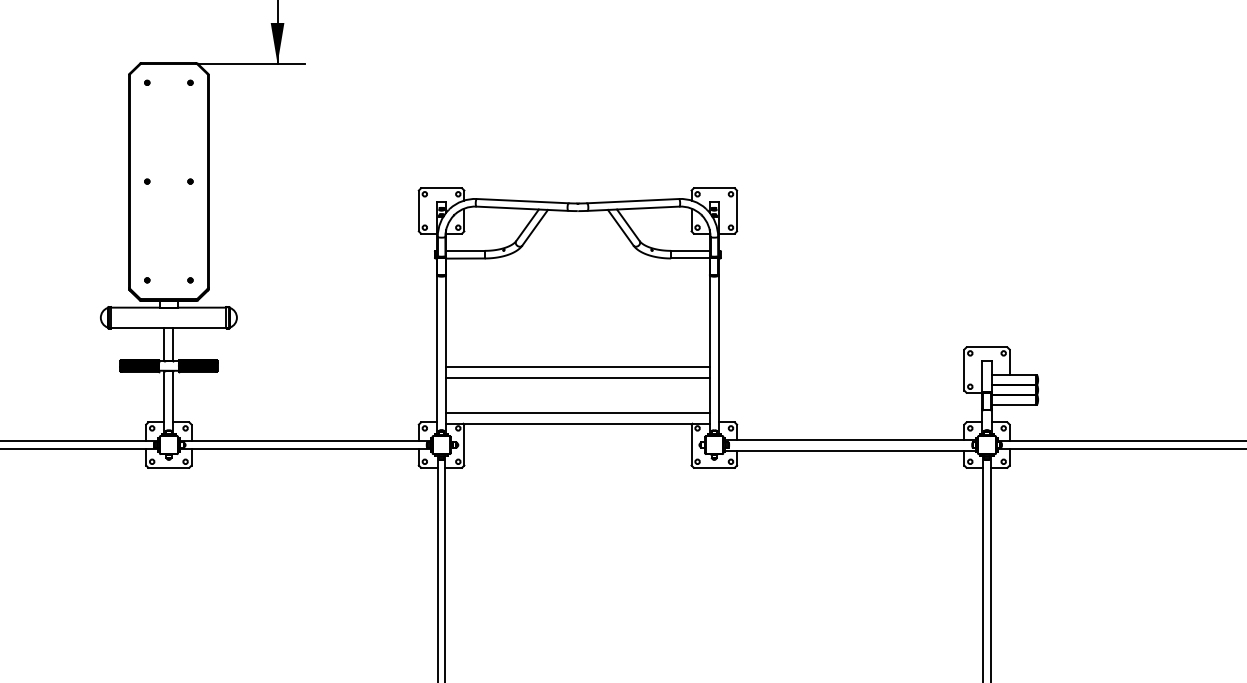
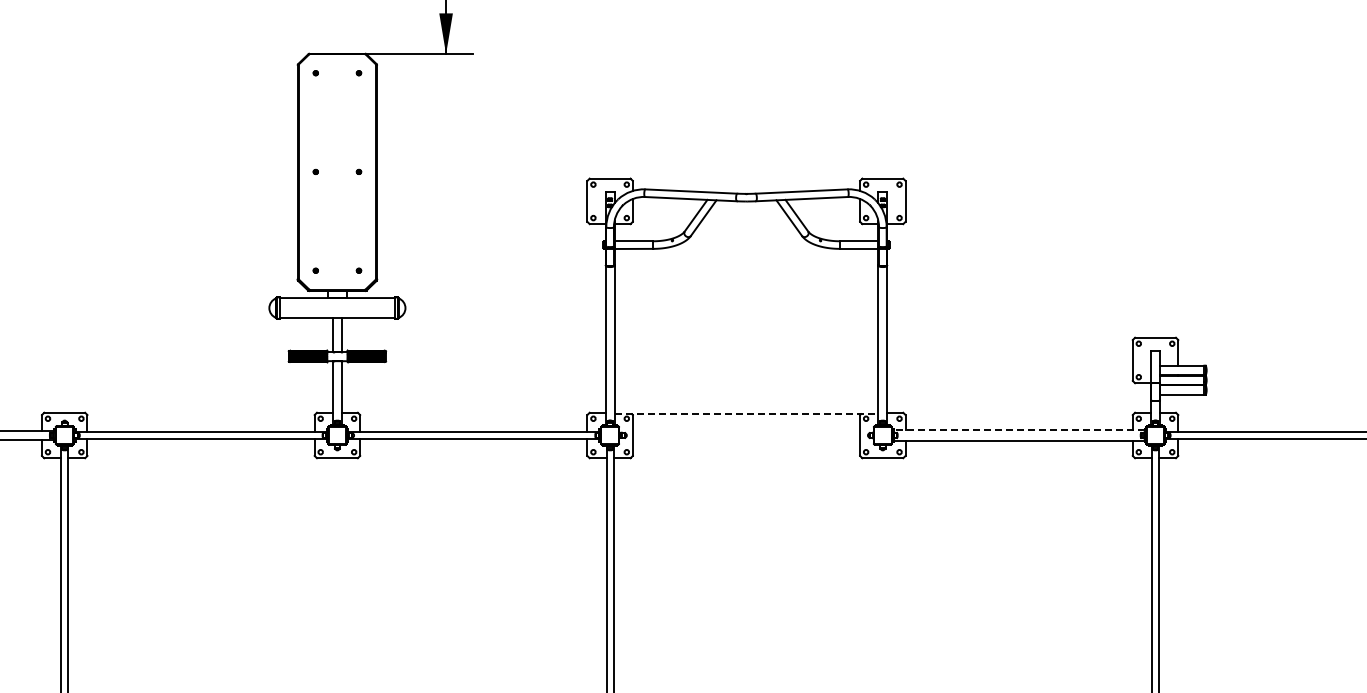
line: (577, 367) -> (746, 357), removed
line: (577, 378) -> (746, 368), removed
line: (577, 413) -> (746, 403), removed
line: (577, 424) -> (746, 414), solid -> dashed
line: (849, 440) -> (1018, 430), solid -> dashed

